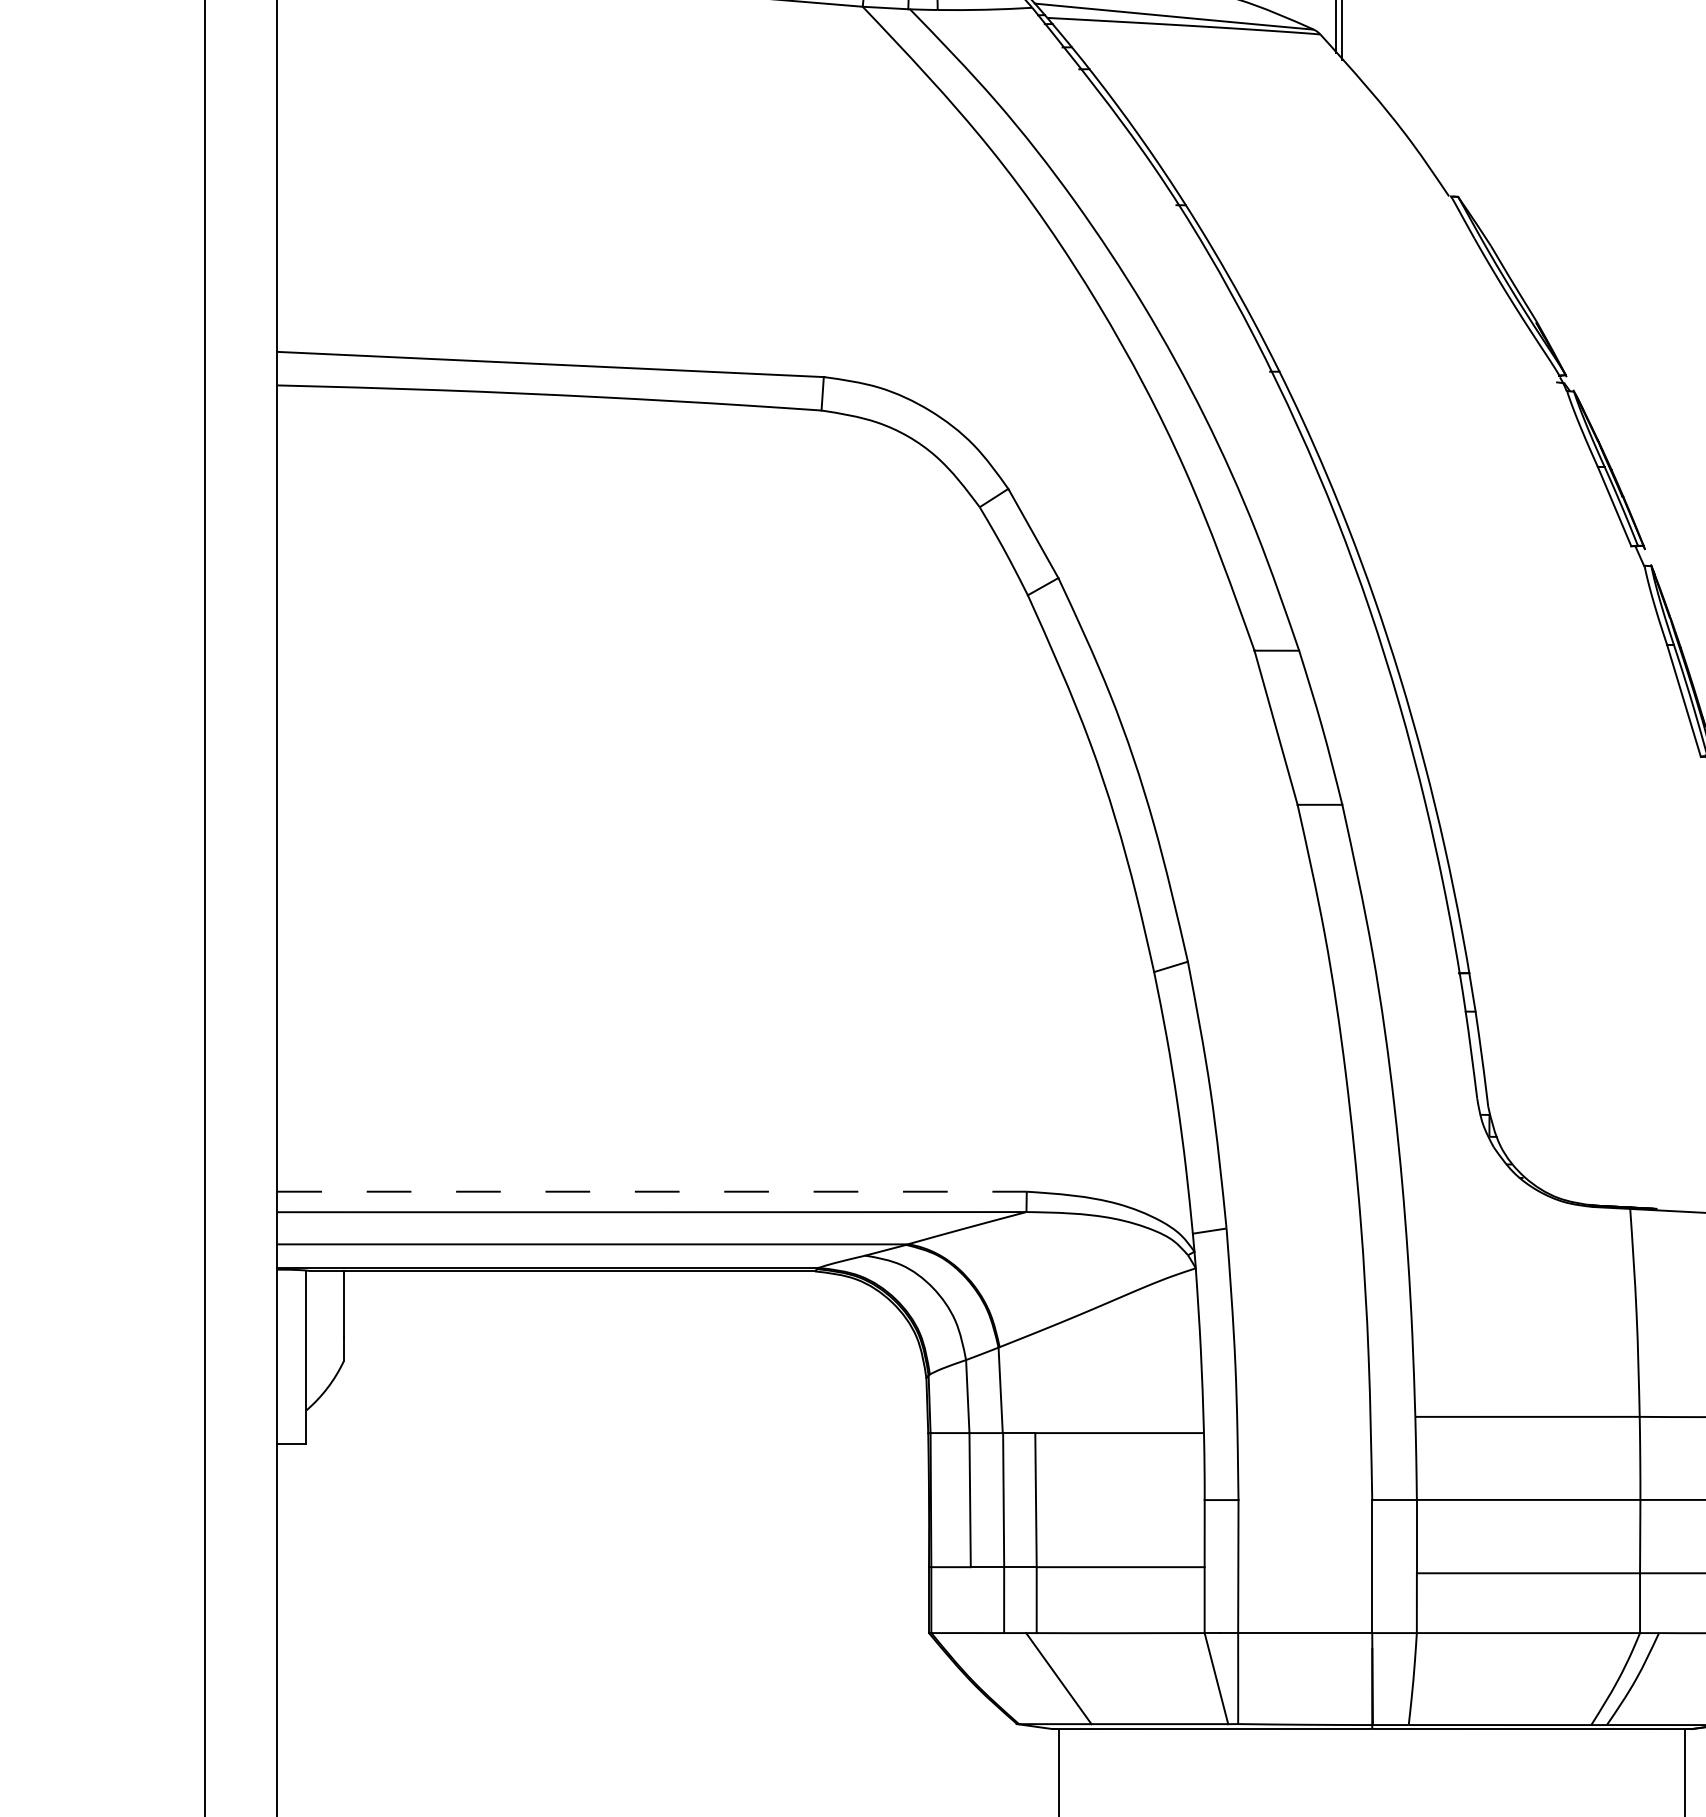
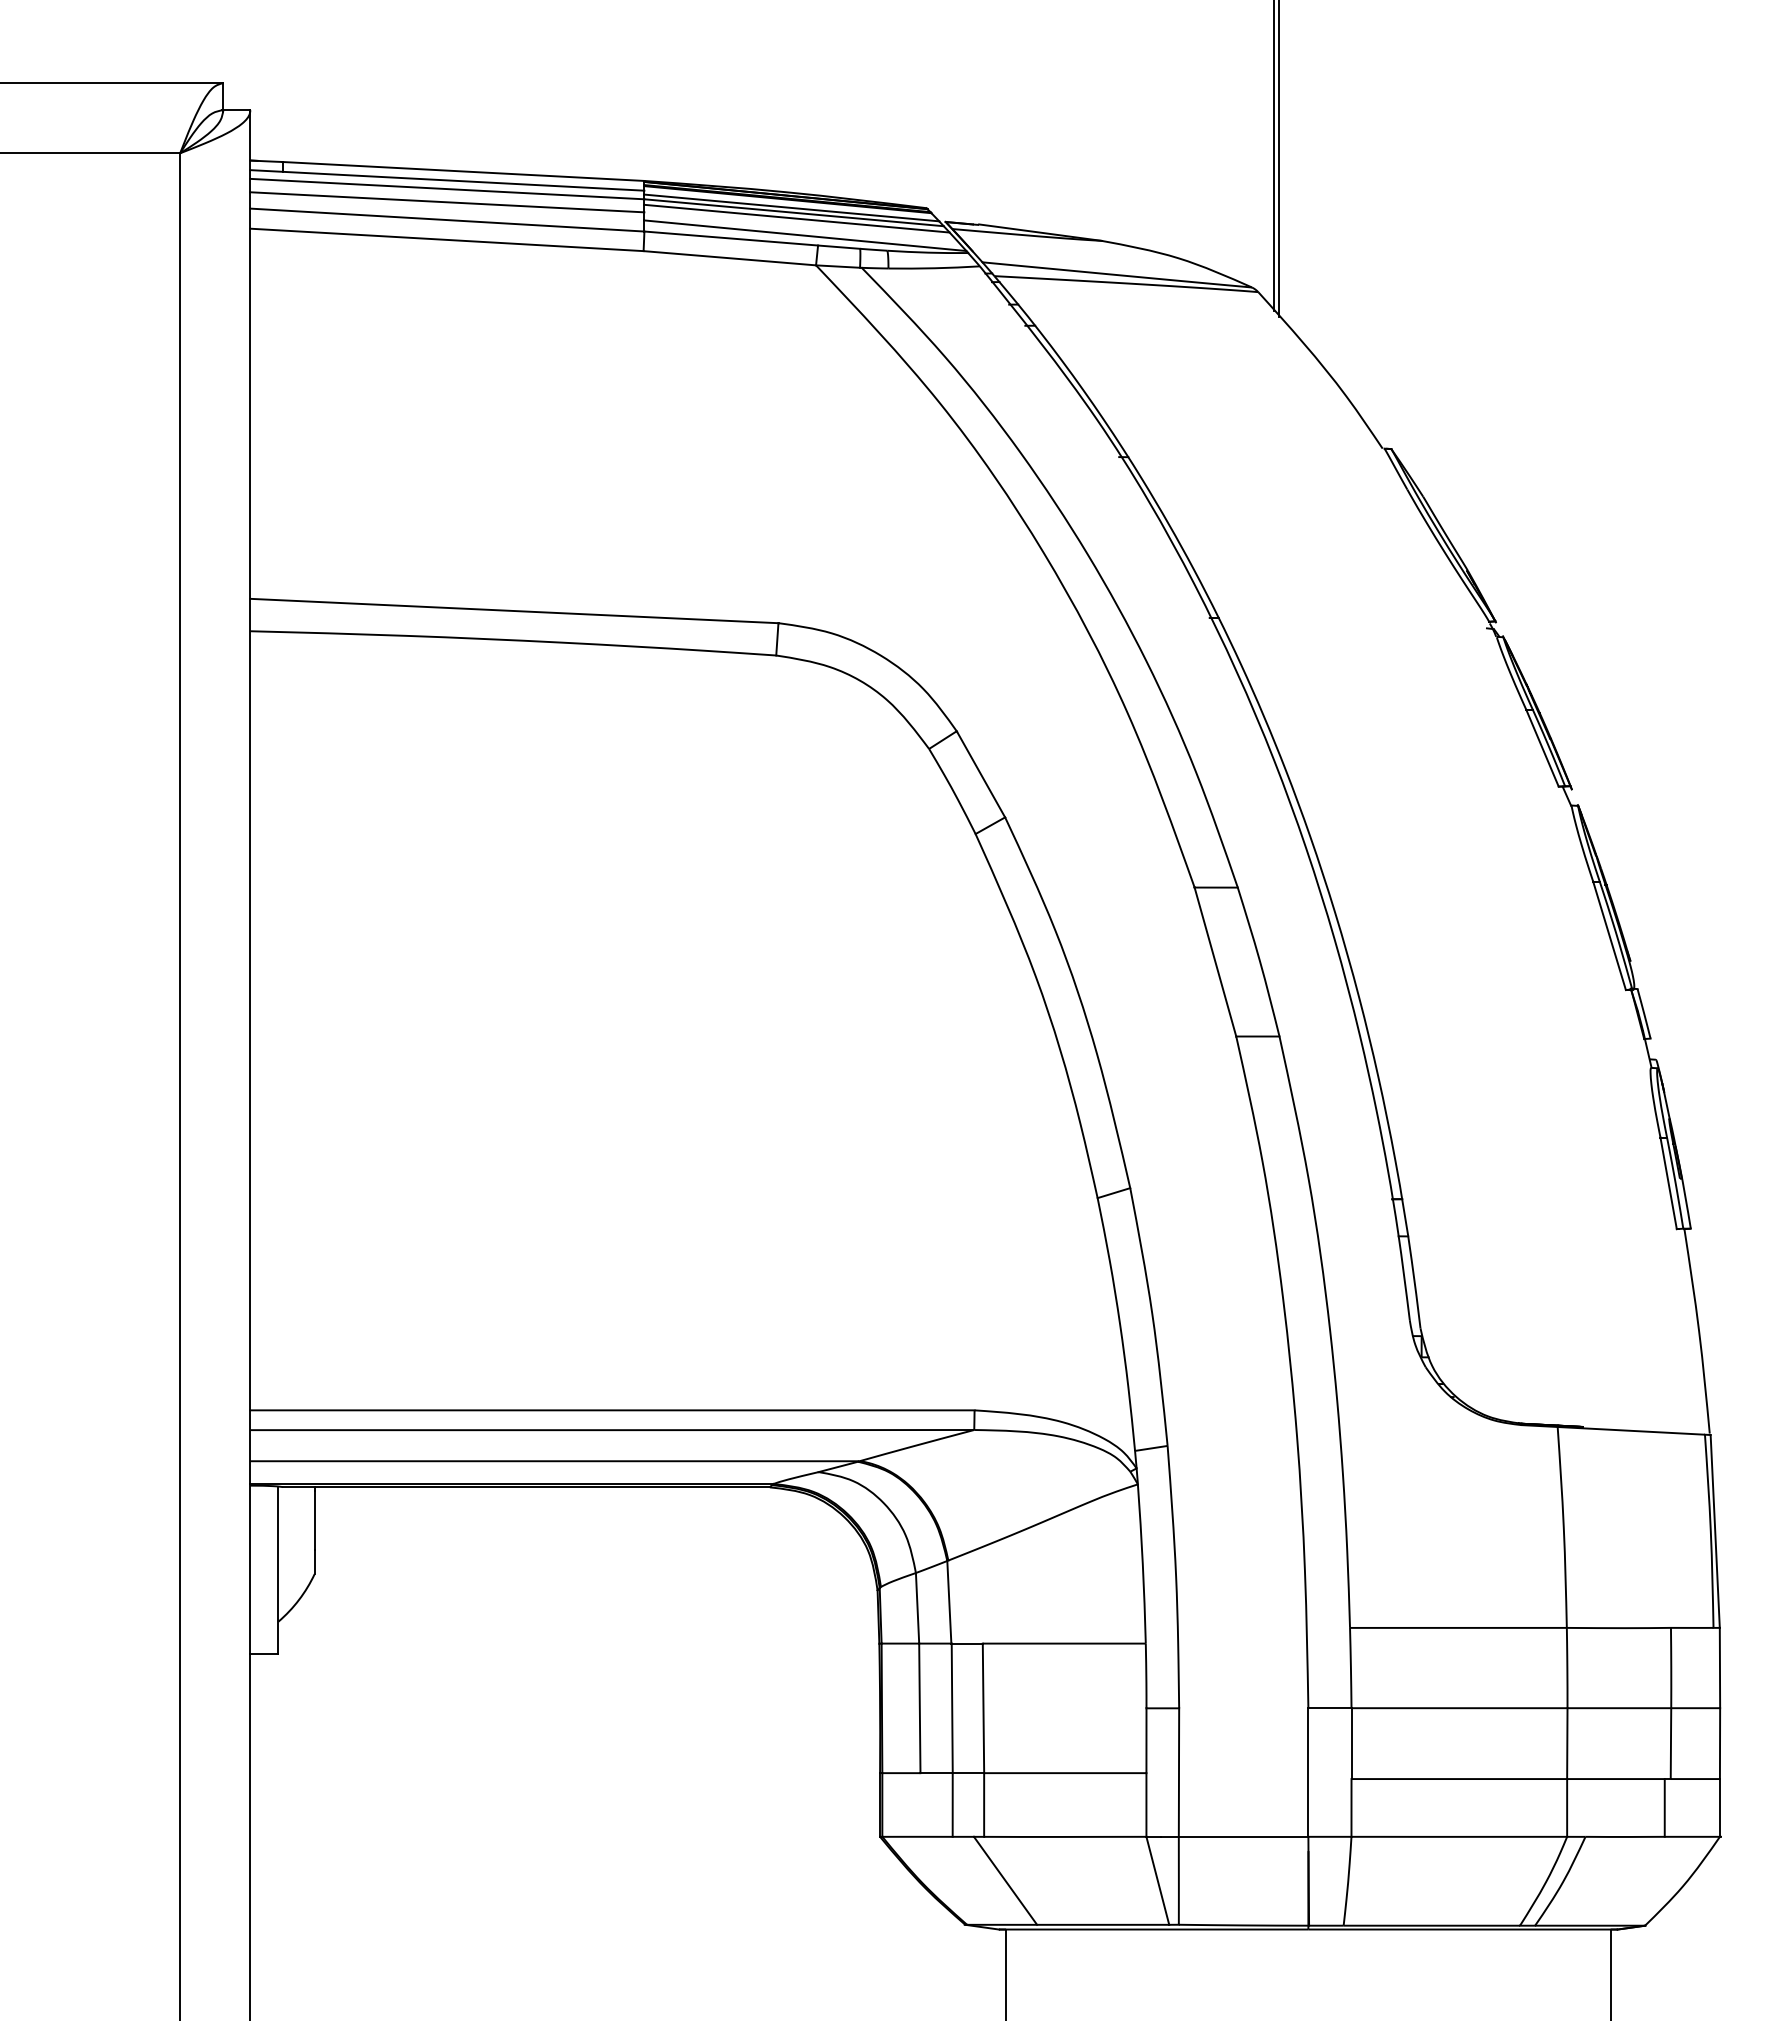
line: (652, 1191) -> (612, 1410), dashed -> solid

